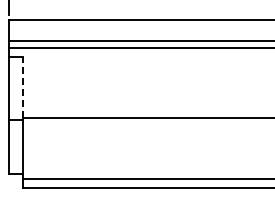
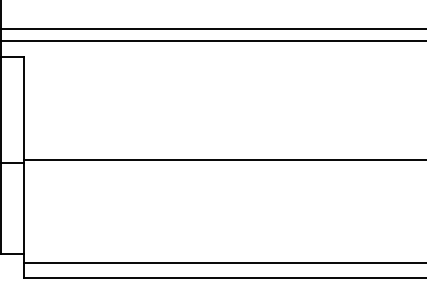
line: (23, 87) -> (24, 108), dashed -> solid

